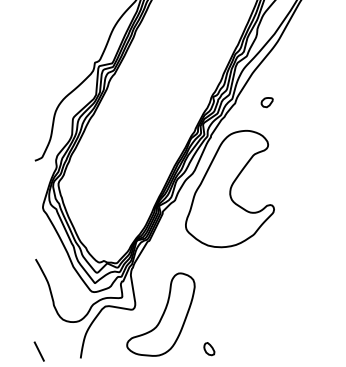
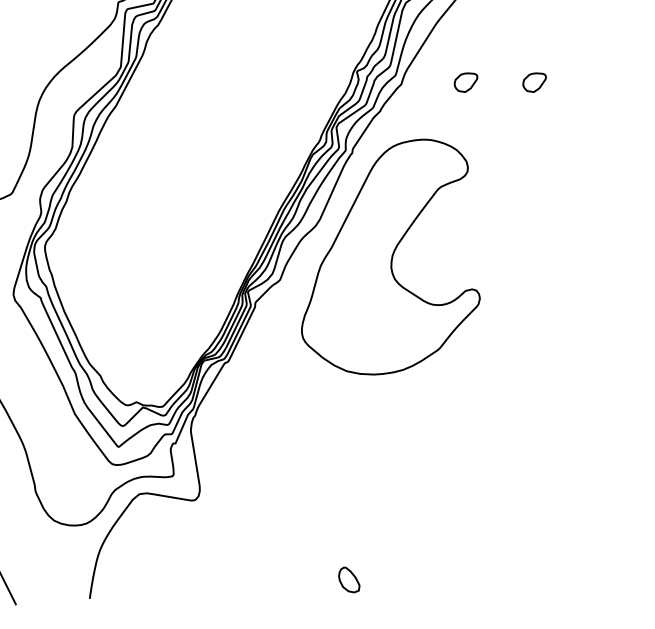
part: (300, 102) -> (533, 82), added
part: (160, 314) -> (250, 510), removed

